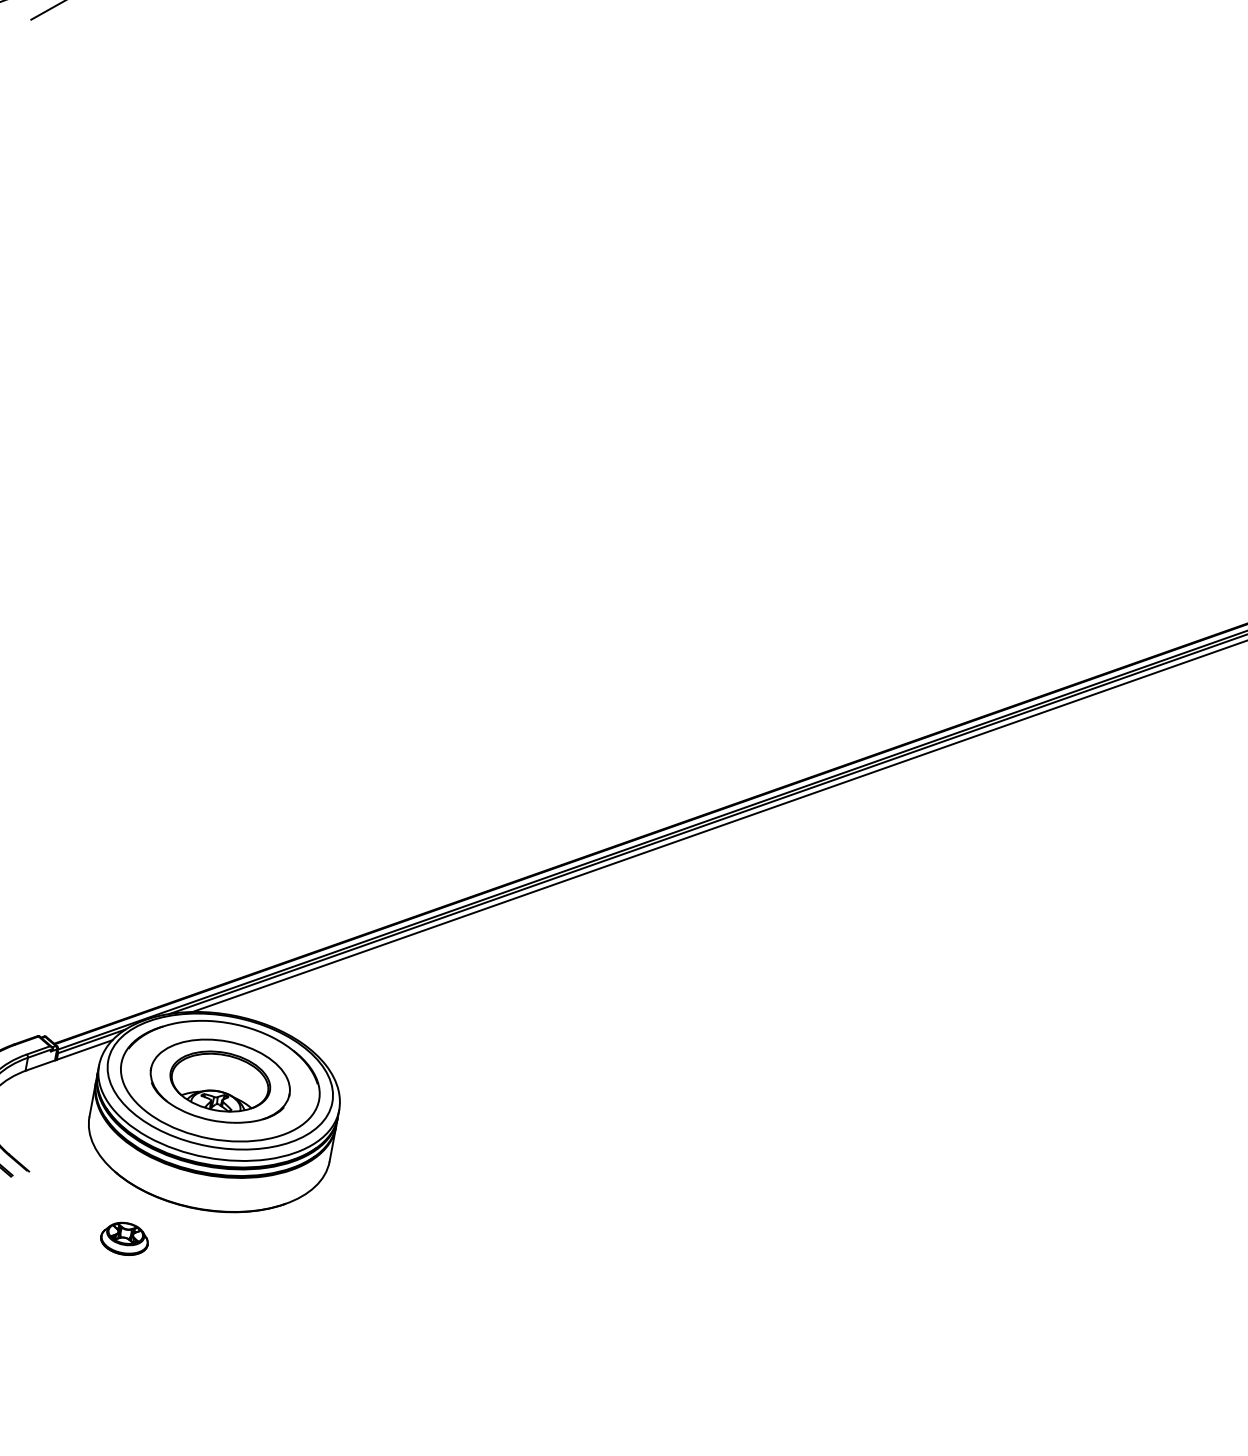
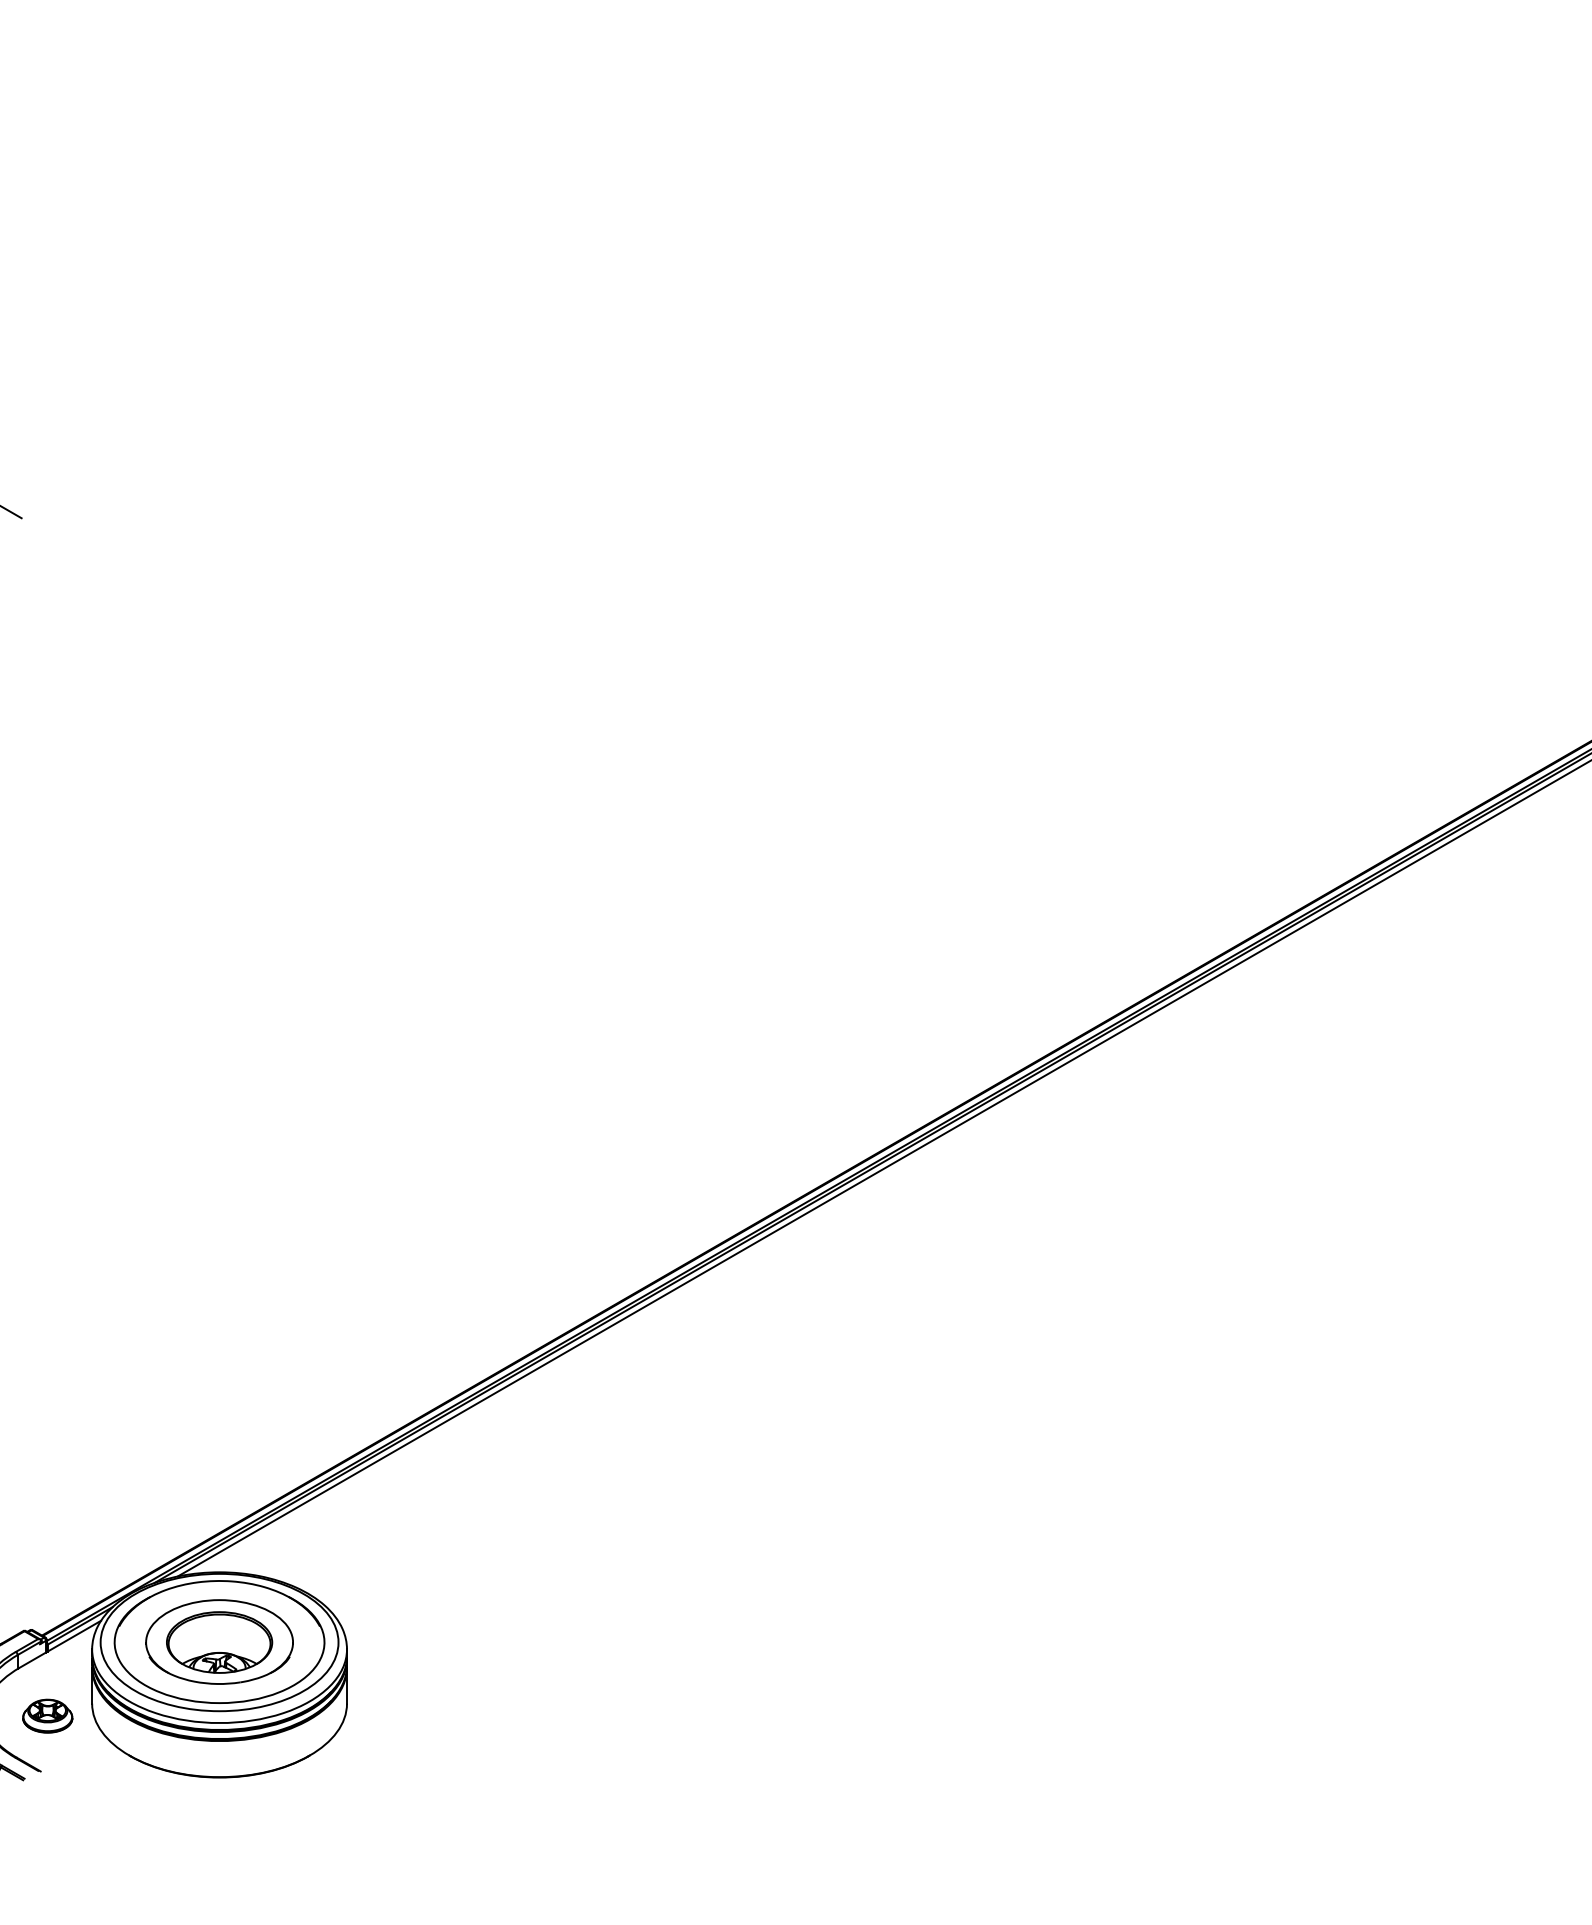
part: (124, 1238) -> (47, 1715), moved

